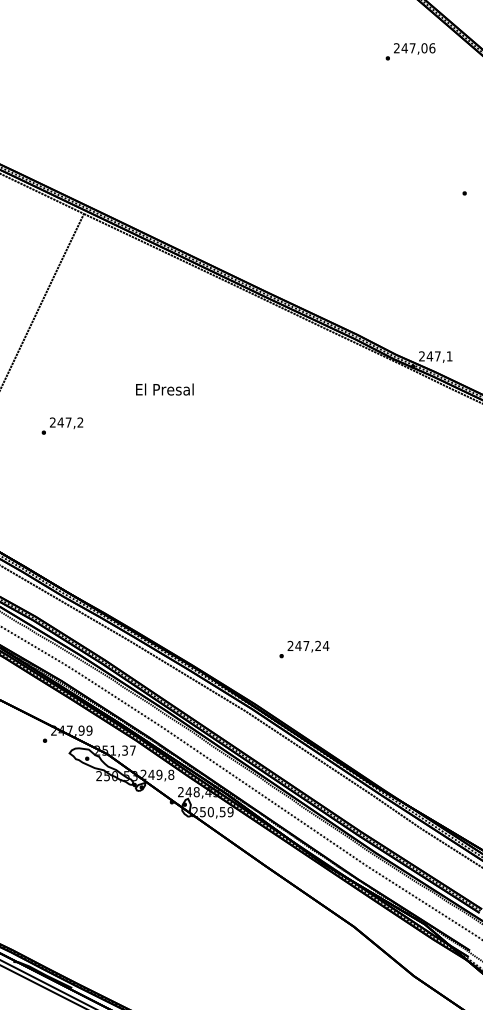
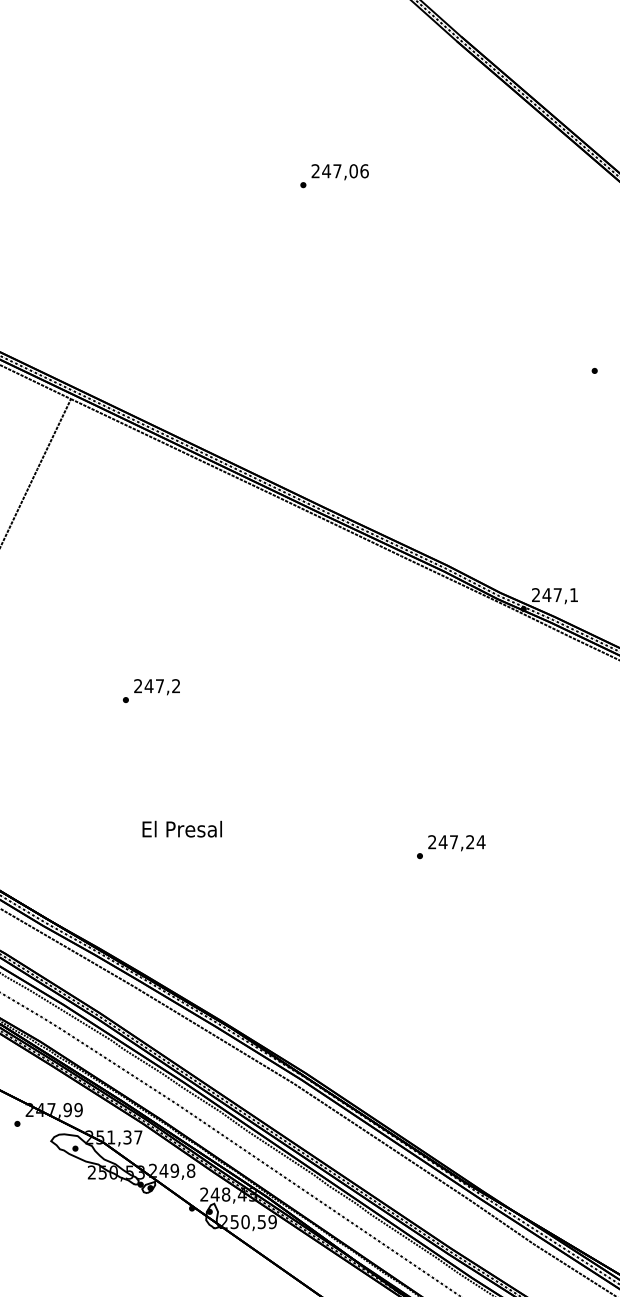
text: (410, 51) -> (334, 175), moved
text: (164, 389) -> (181, 829), moved
text: (62, 425) -> (151, 690), moved
text: (304, 649) -> (451, 847), moved

